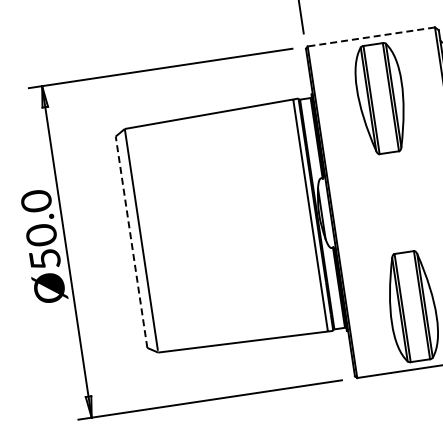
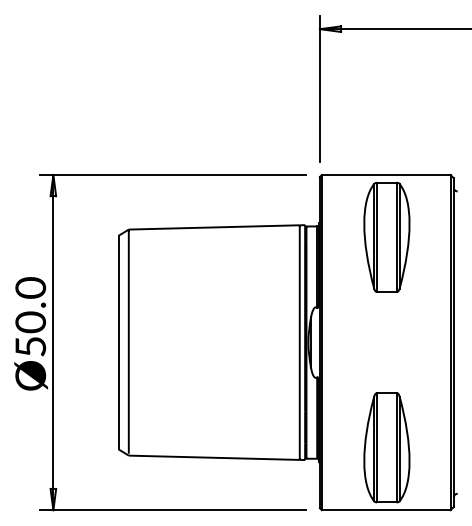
line: (370, 37) -> (385, 175), dashed -> solid
line: (131, 242) -> (118, 342), dashed -> solid

